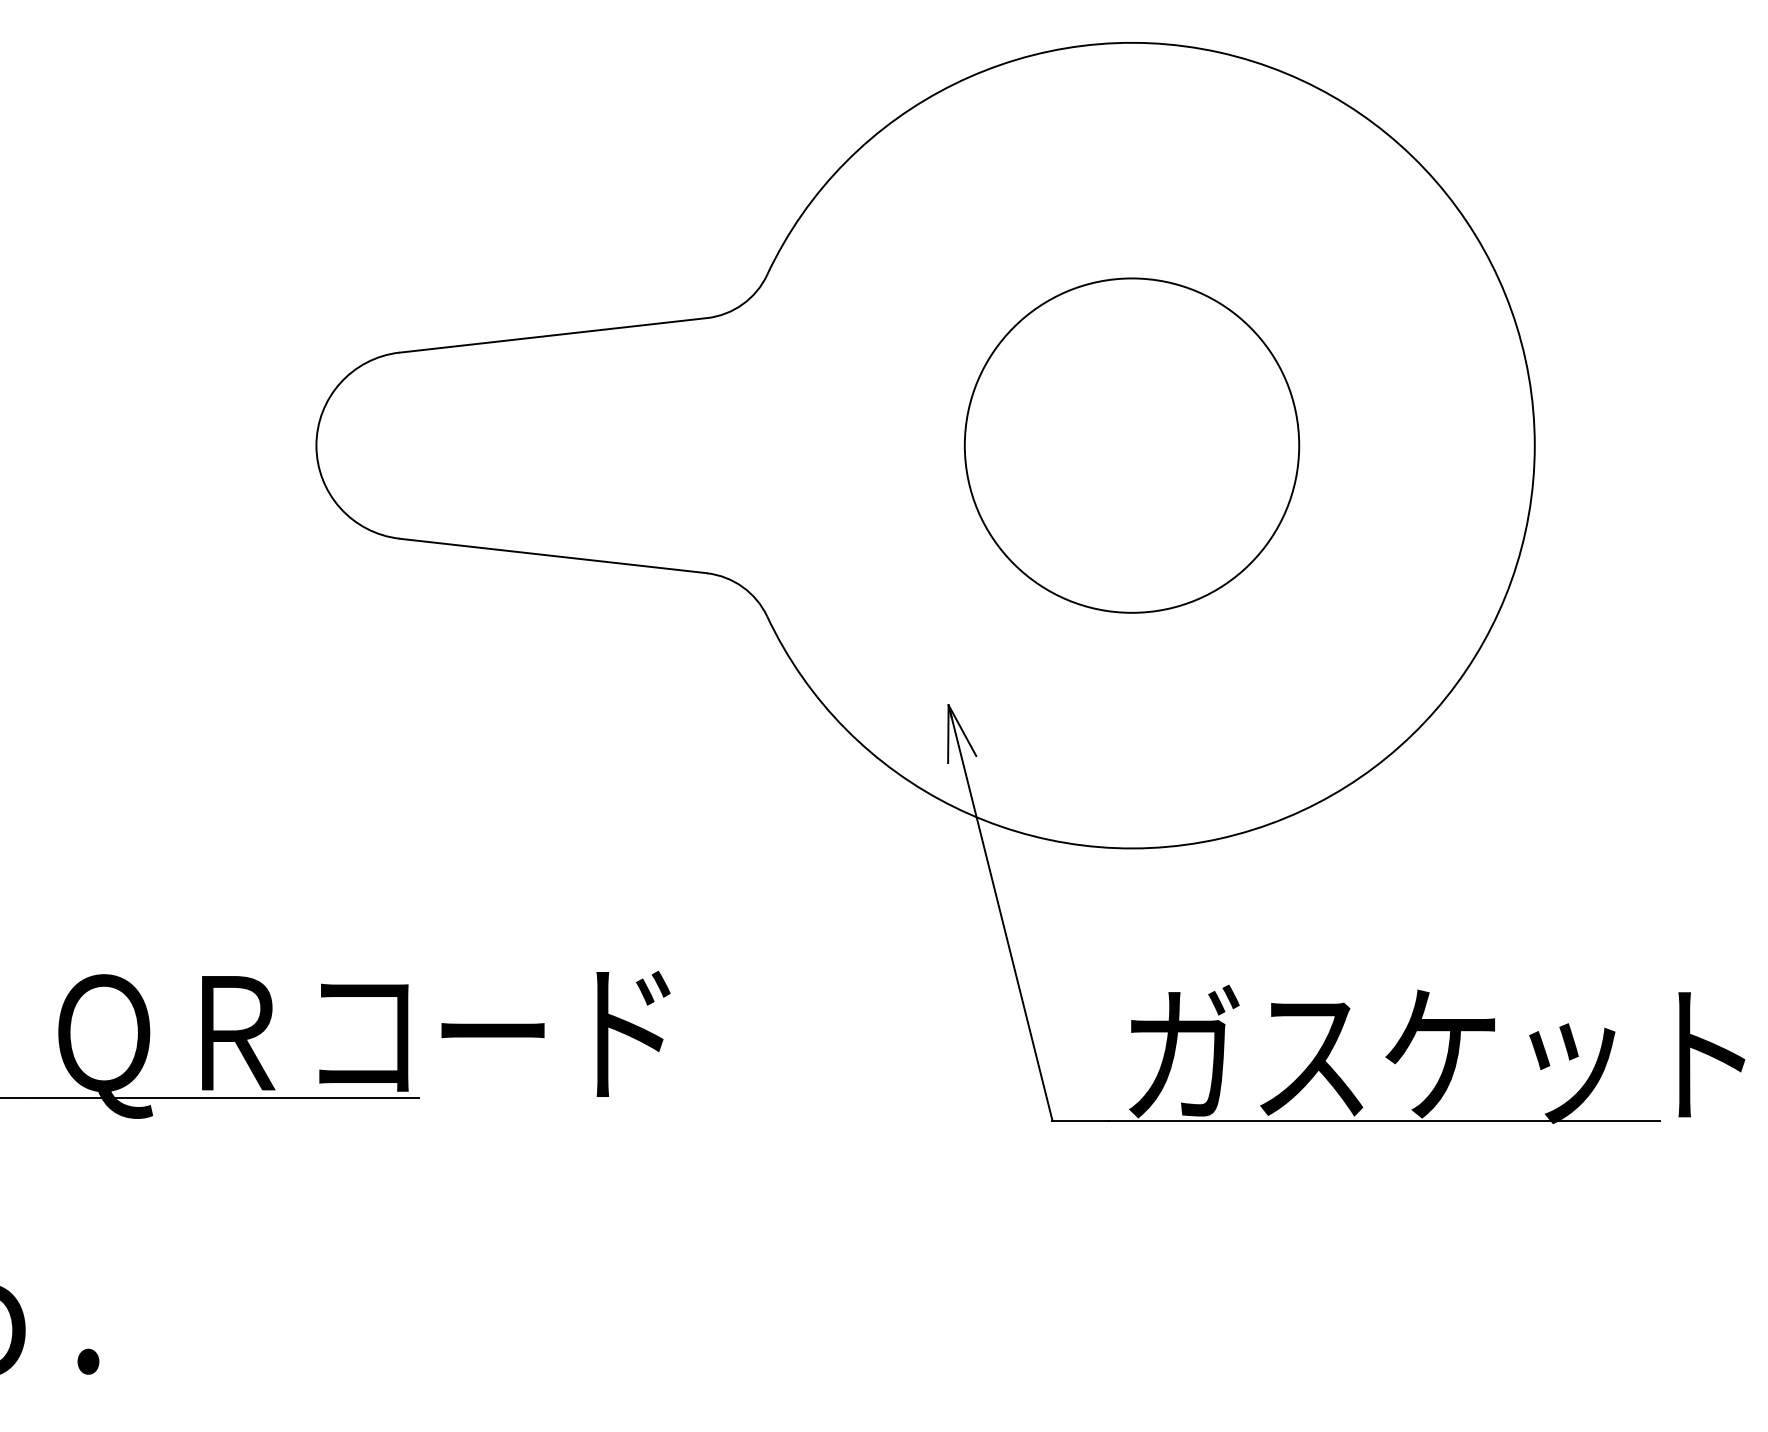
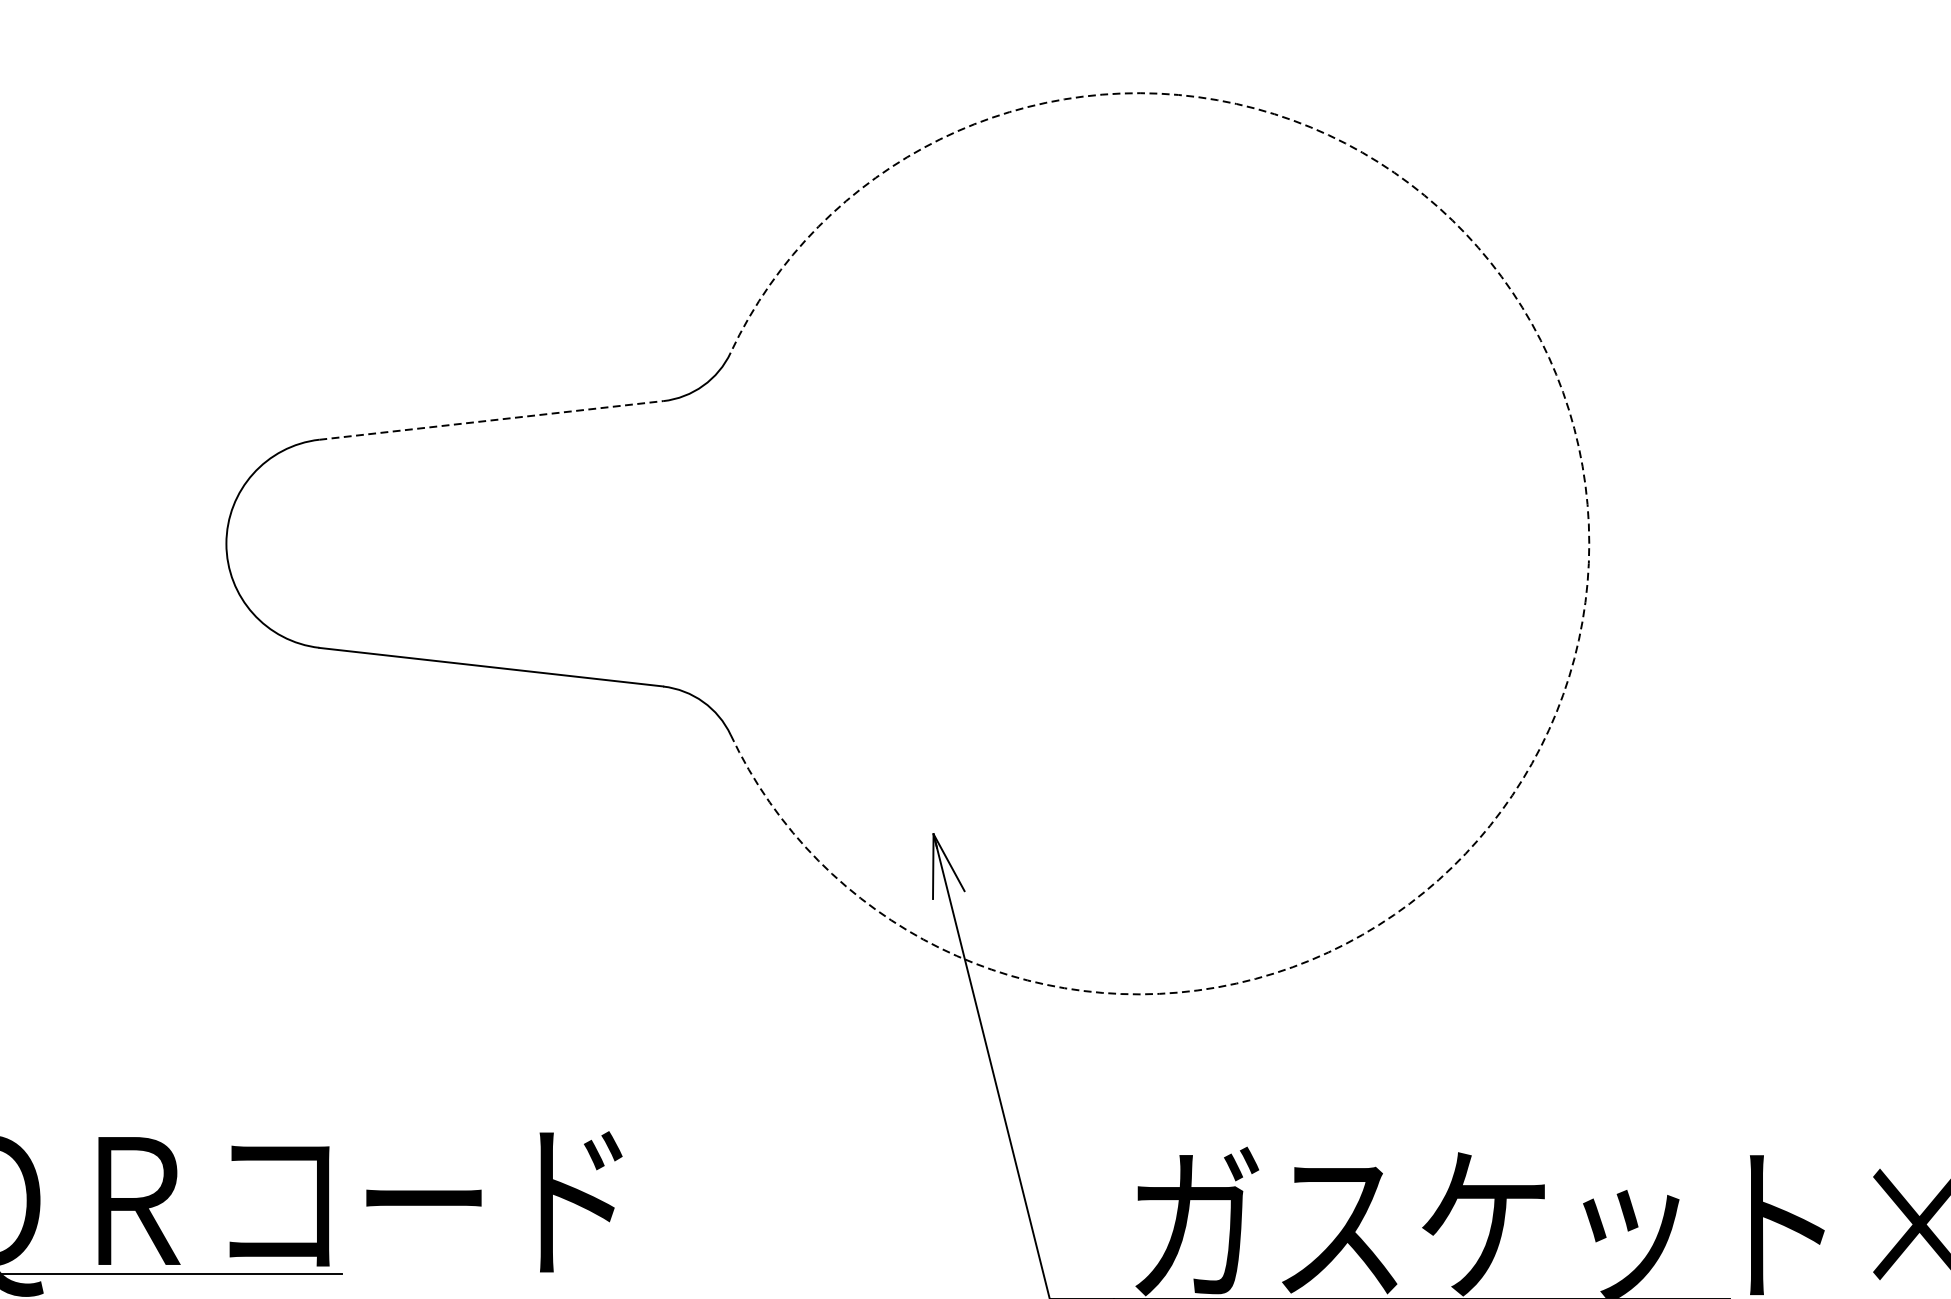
line: (553, 335) -> (491, 420), solid -> dashed
circle: (1131, 445) -> (1138, 543), removed
arc: (1534, 445) -> (1588, 543), solid -> dashed

